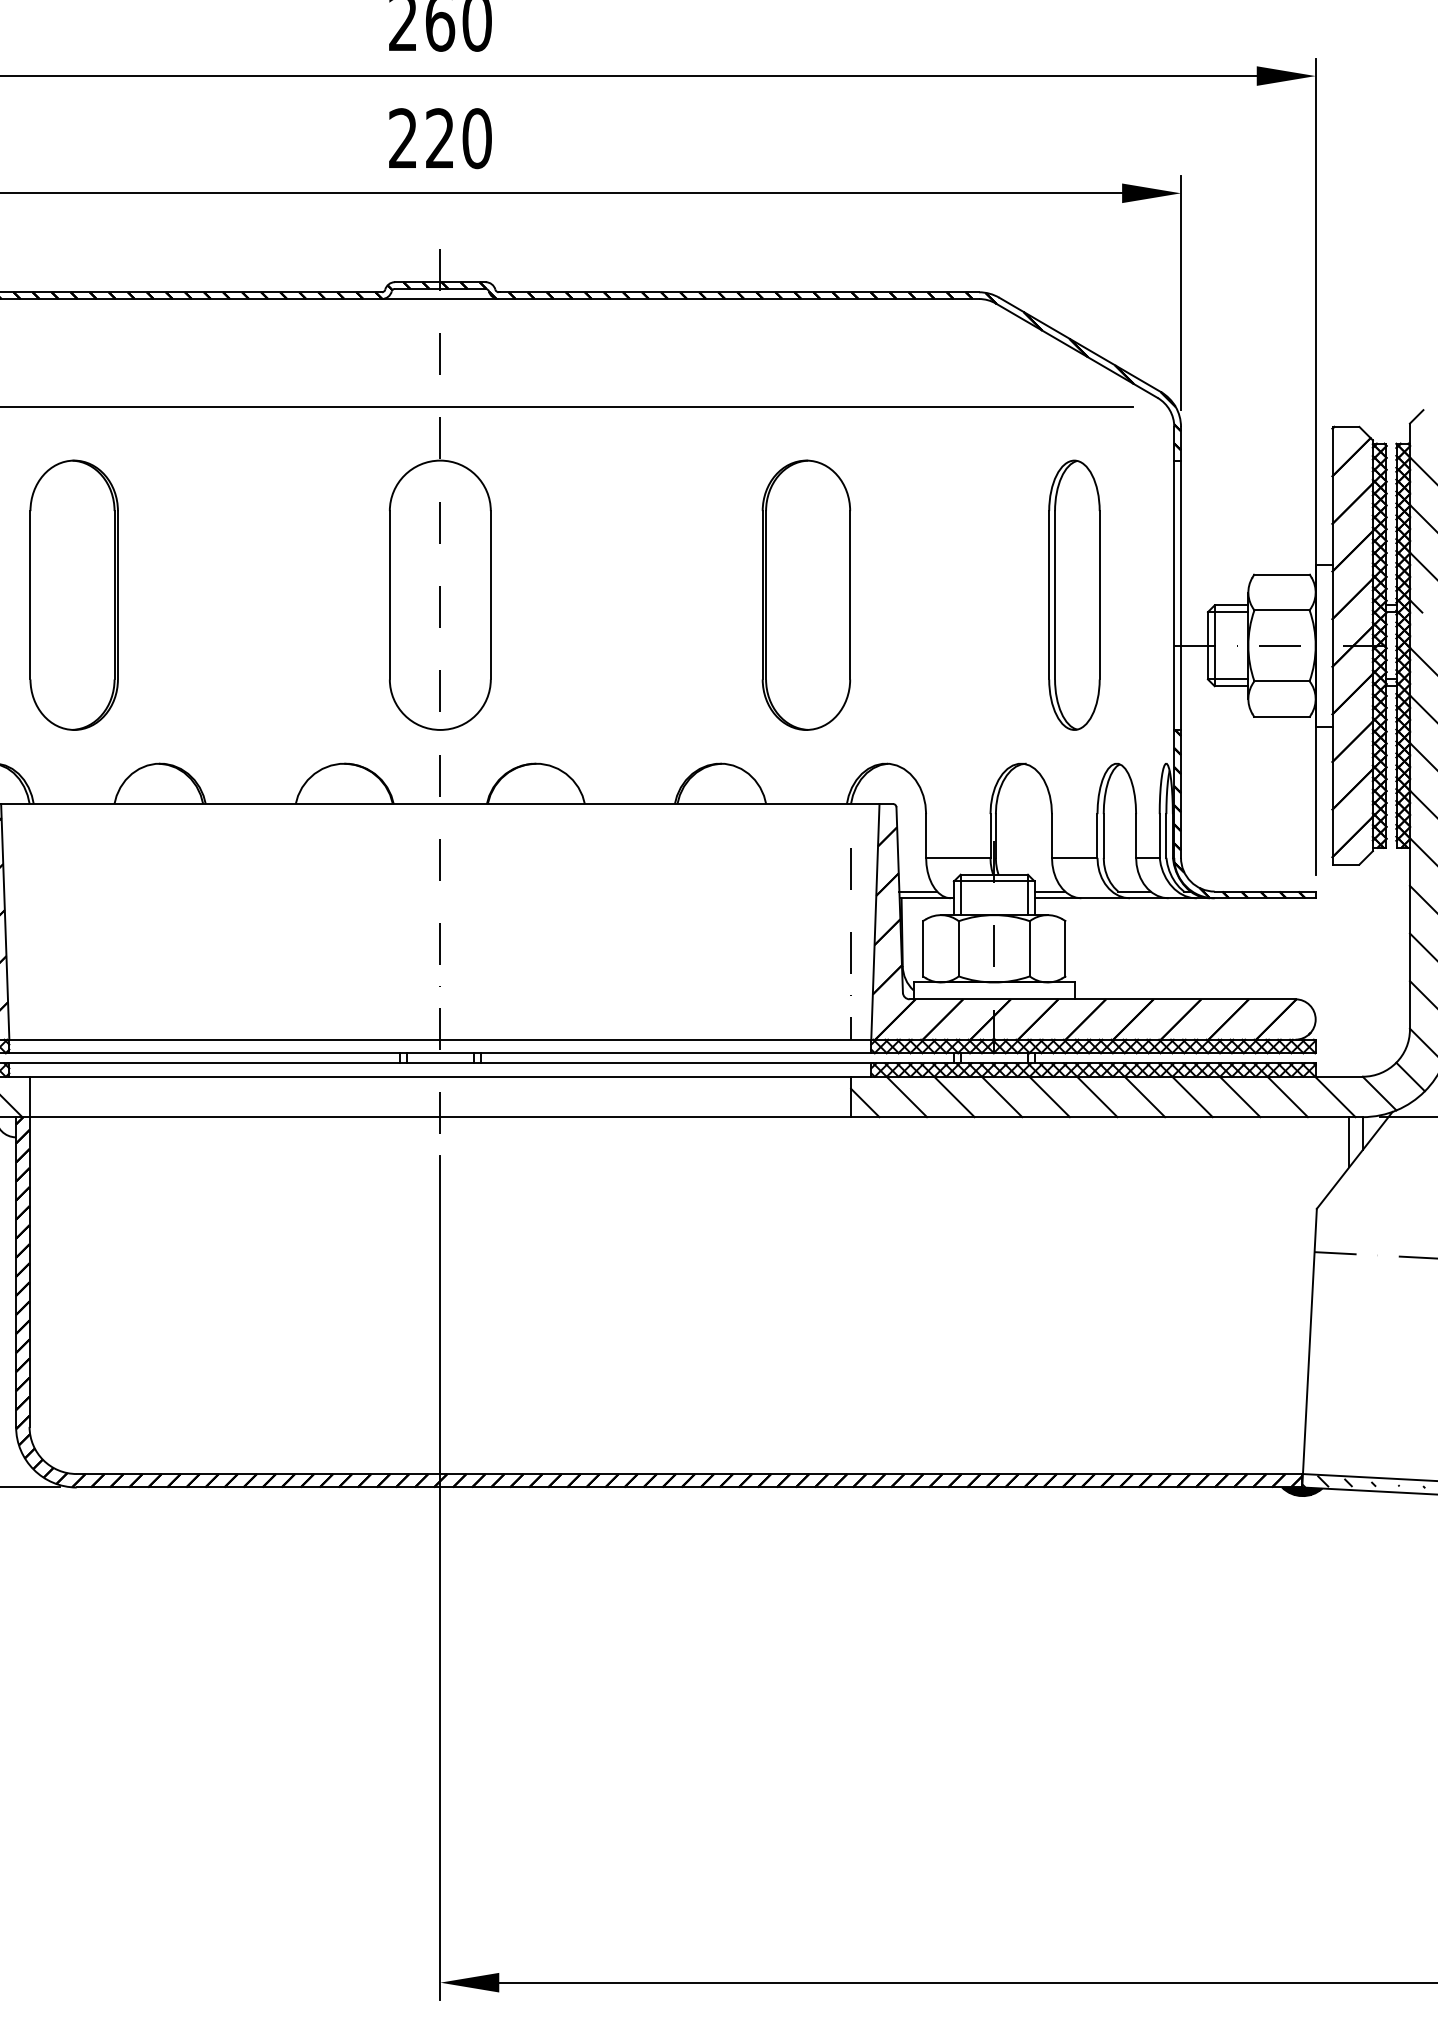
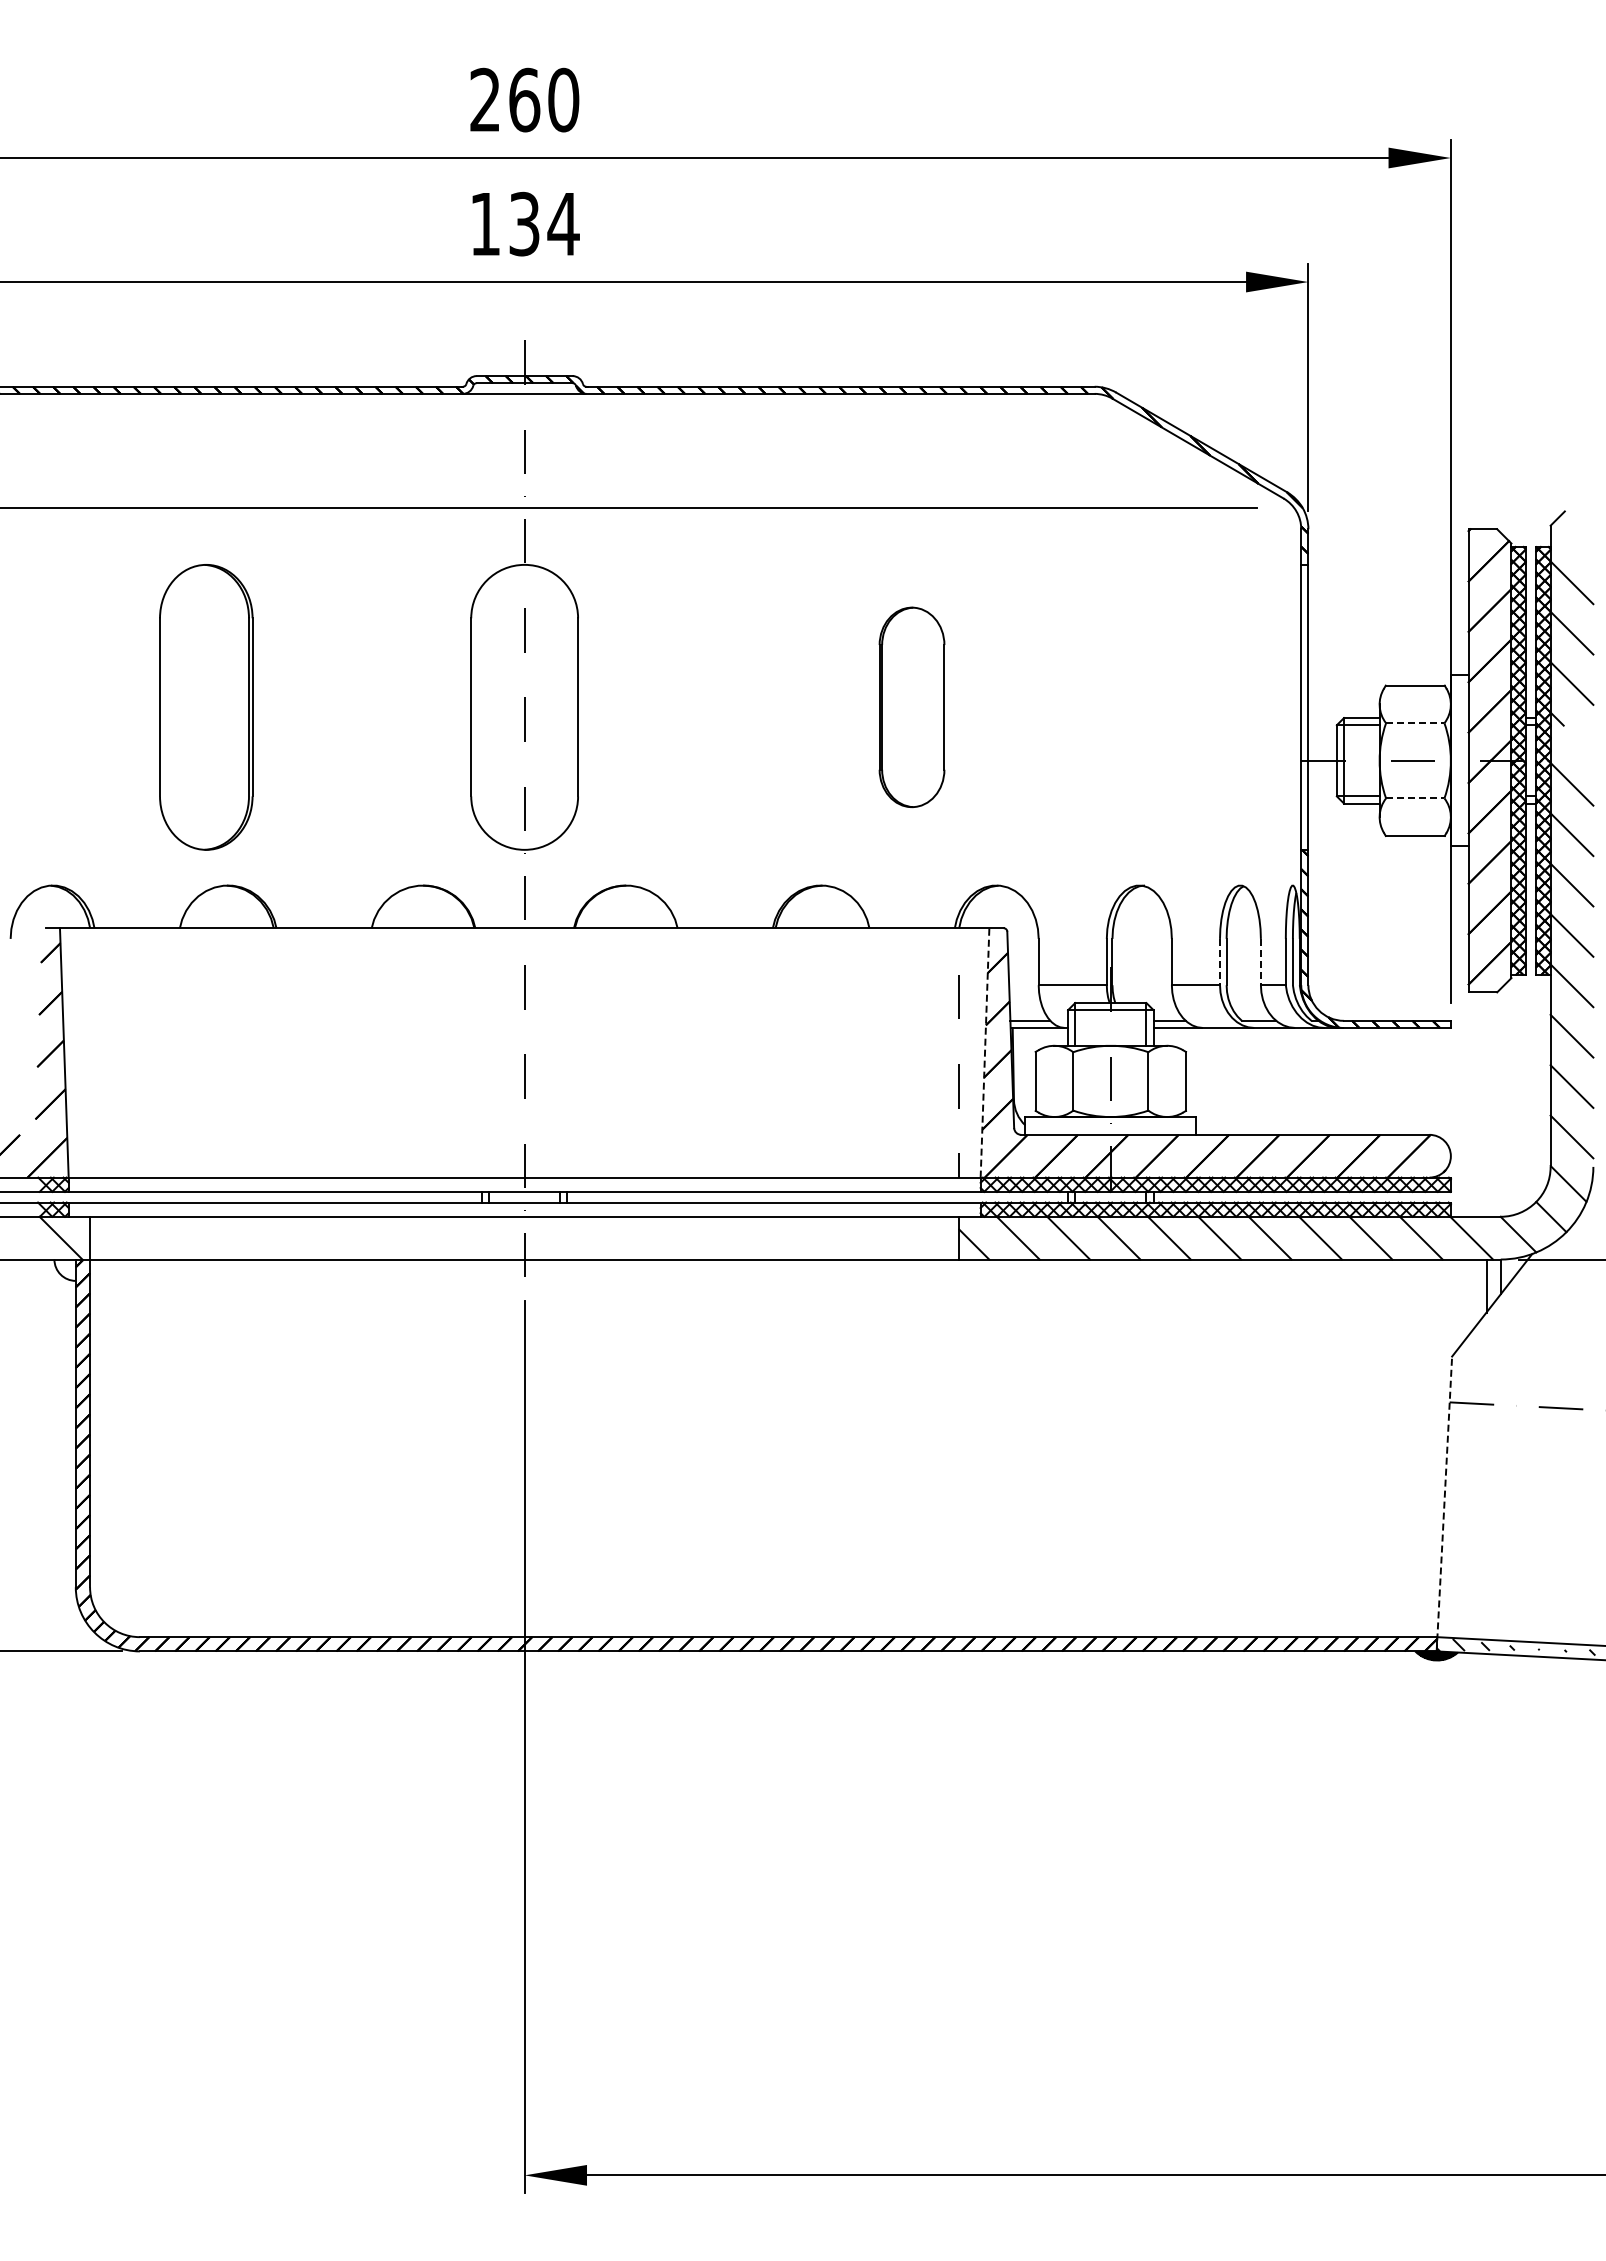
text: (440, 137) -> (524, 223), 220 -> 134
part: (74, 595) -> (206, 707), moved
part: (805, 595) -> (911, 707), size x0.7
part: (1074, 595) -> (1195, 707), removed
line: (1282, 610) -> (1415, 723), solid -> dashed
line: (1282, 681) -> (1415, 798), solid -> dashed
line: (1097, 836) -> (1220, 962), solid -> dashed
line: (1135, 836) -> (1260, 962), solid -> dashed
line: (875, 921) -> (985, 1052), solid -> dashed
line: (1309, 1347) -> (1444, 1503), solid -> dashed

